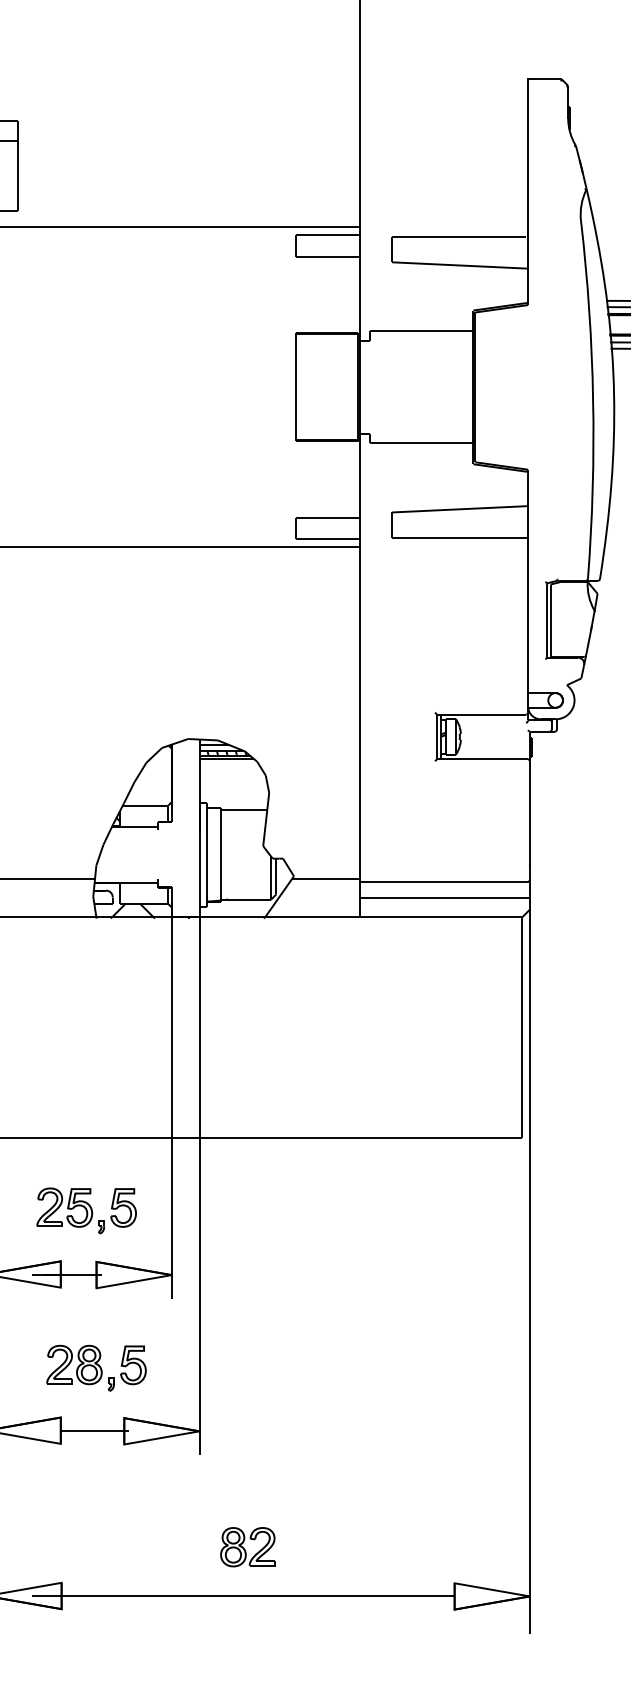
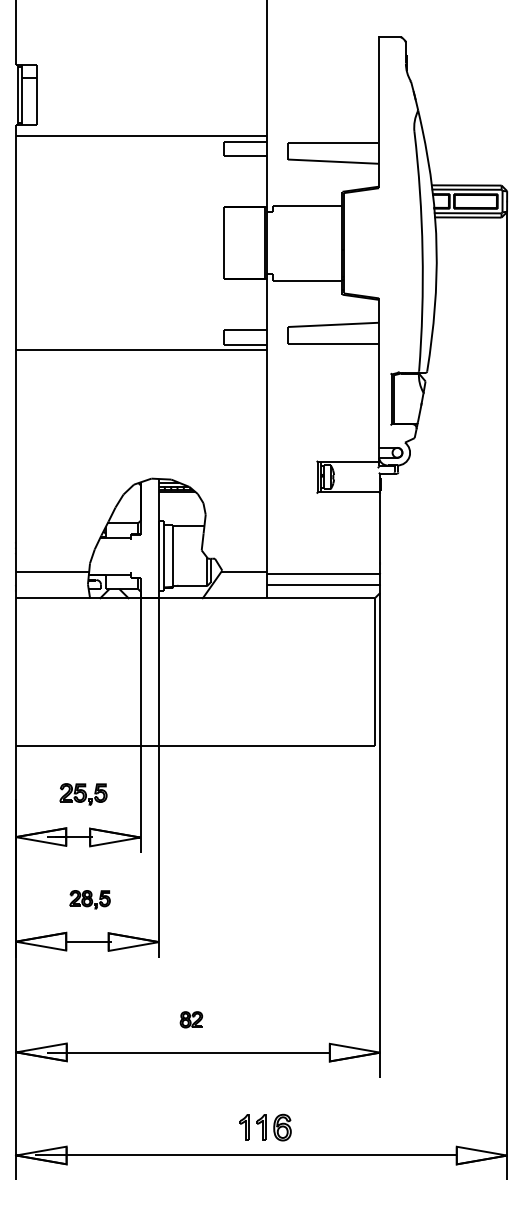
part: (86, 1210) -> (83, 794), size x0.7
part: (95, 1367) -> (89, 899), size x0.6
part: (247, 1546) -> (191, 1019), size x0.6

